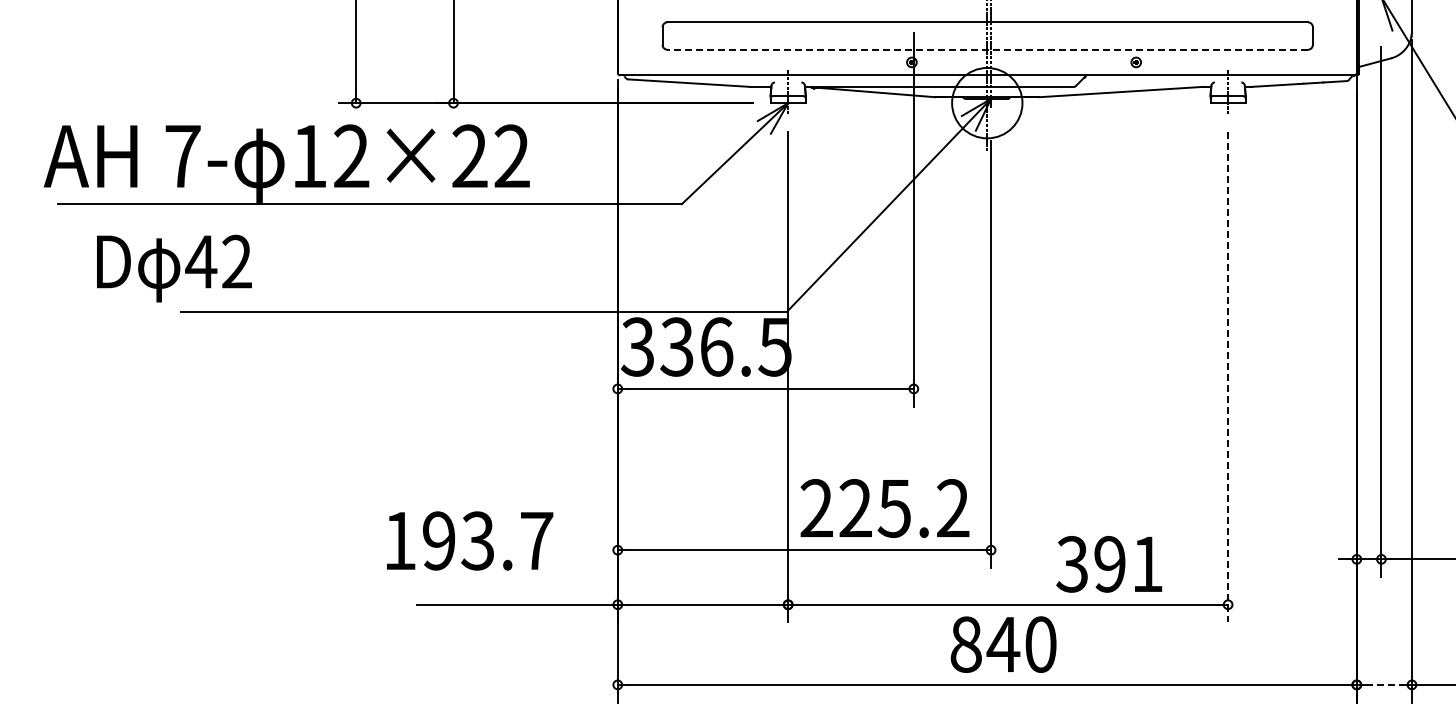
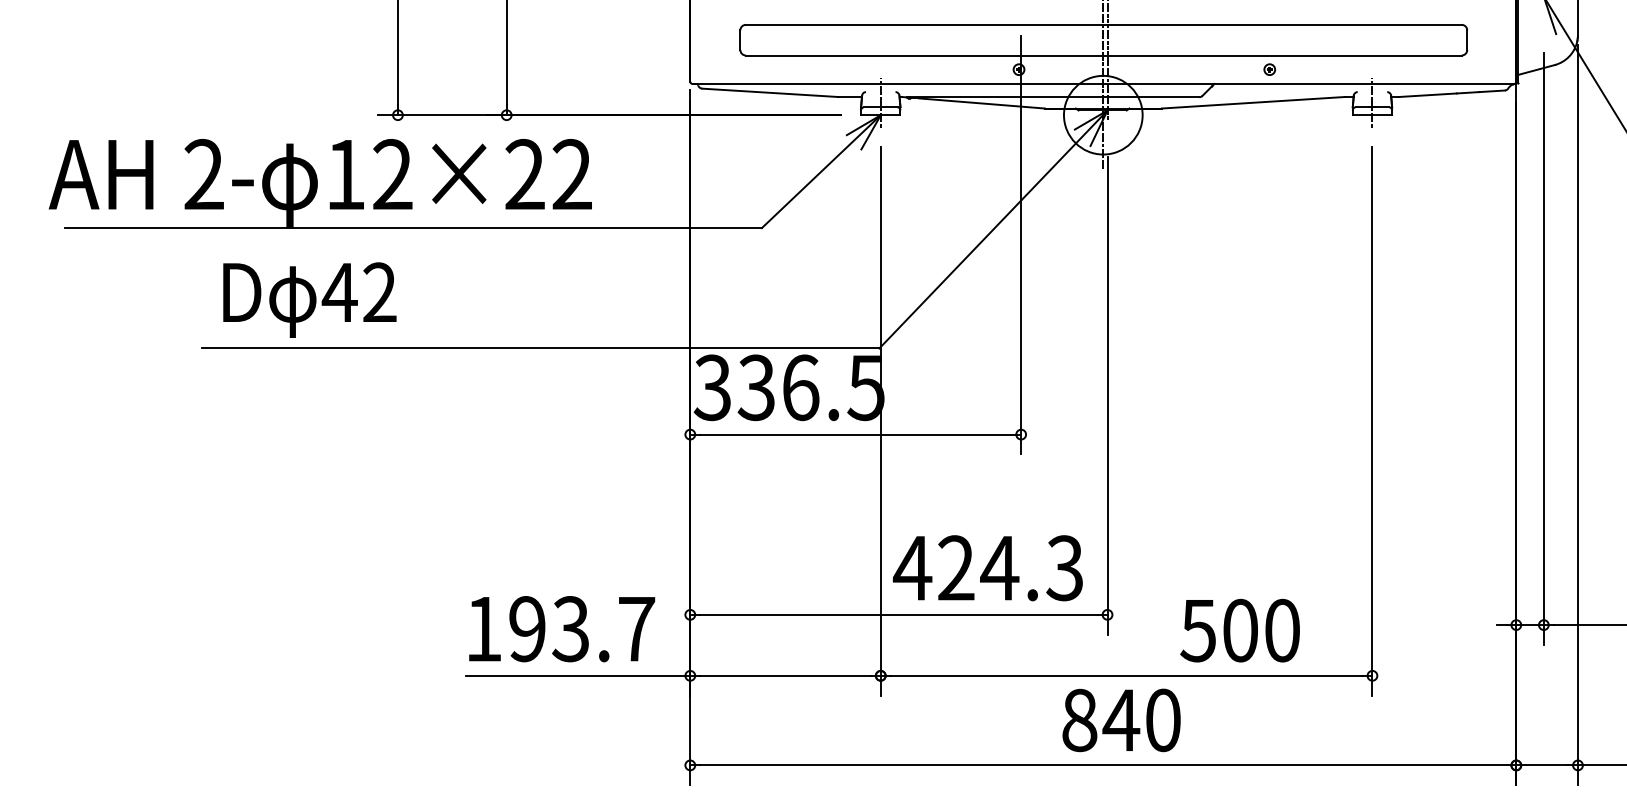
line: (987, 49) -> (1103, 55), dashed -> solid
text: (182, 155) -> (203, 173), 7- -> 2-
text: (174, 268) -> (309, 299), moved
line: (1228, 377) -> (1372, 421), dashed -> solid
text: (884, 508) -> (988, 568), 225.2 -> 424.3
text: (470, 540) -> (562, 628), moved
text: (1109, 564) -> (1239, 630), 391 -> 500
line: (1384, 684) -> (1547, 764), dashed -> solid

